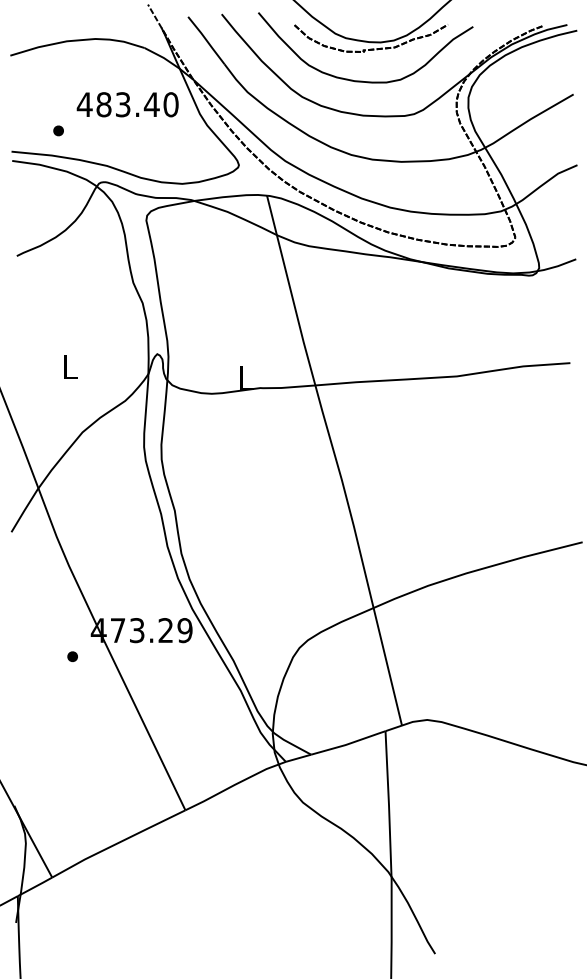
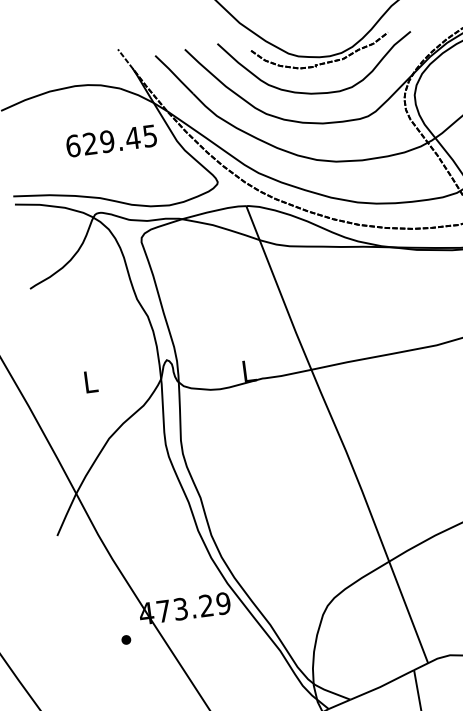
text: (127, 104) -> (111, 140), 483.40 -> 629.45
part: (58, 130) -> (52, 172), removed

